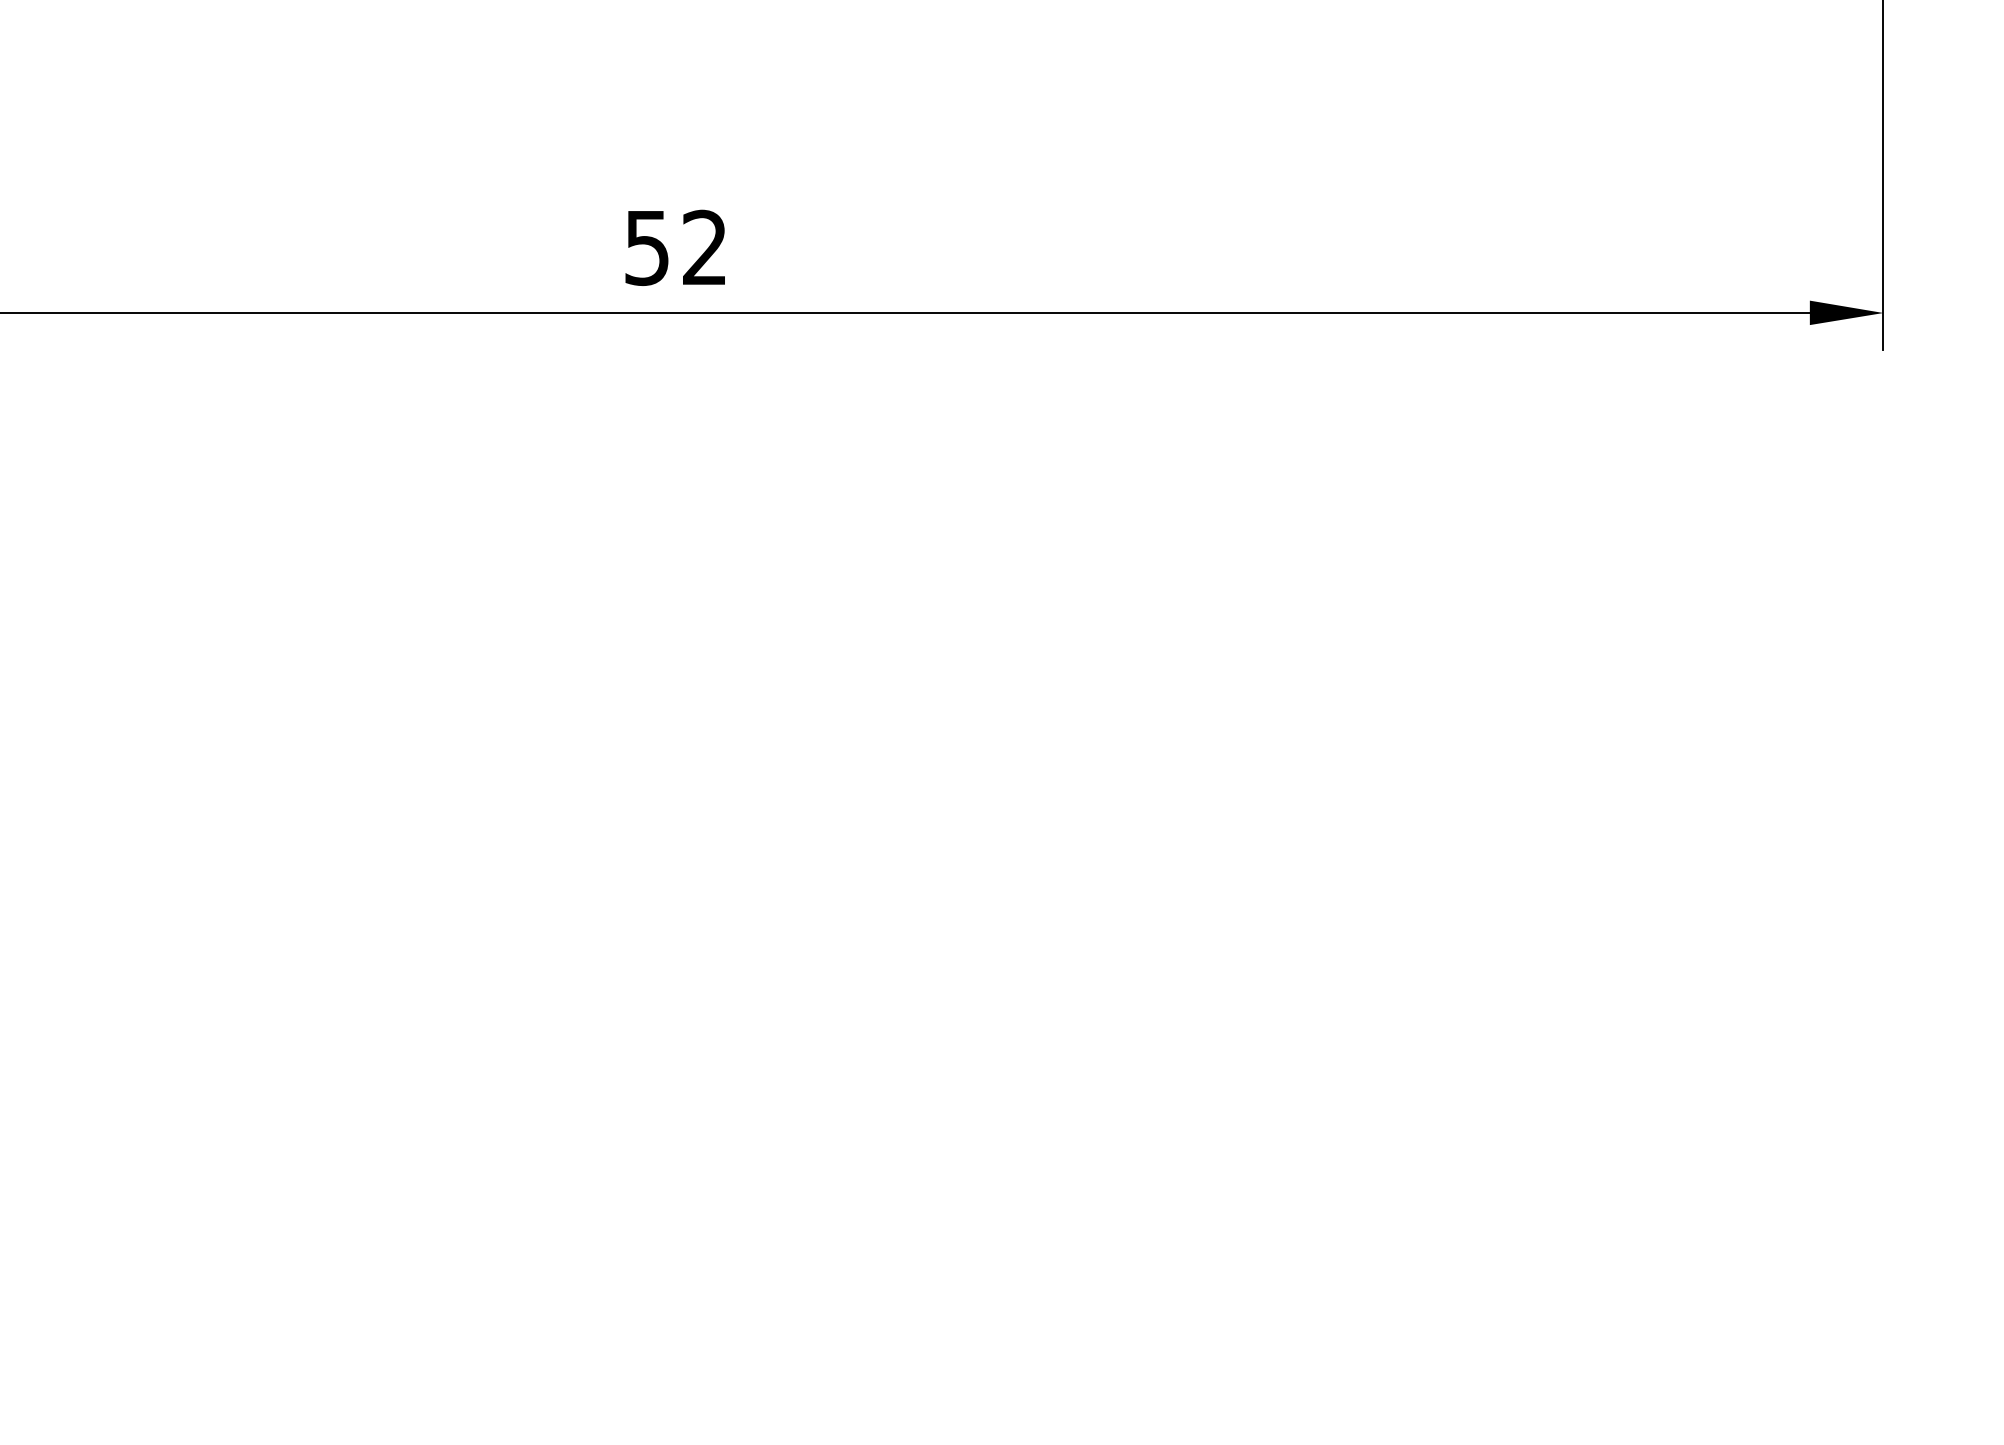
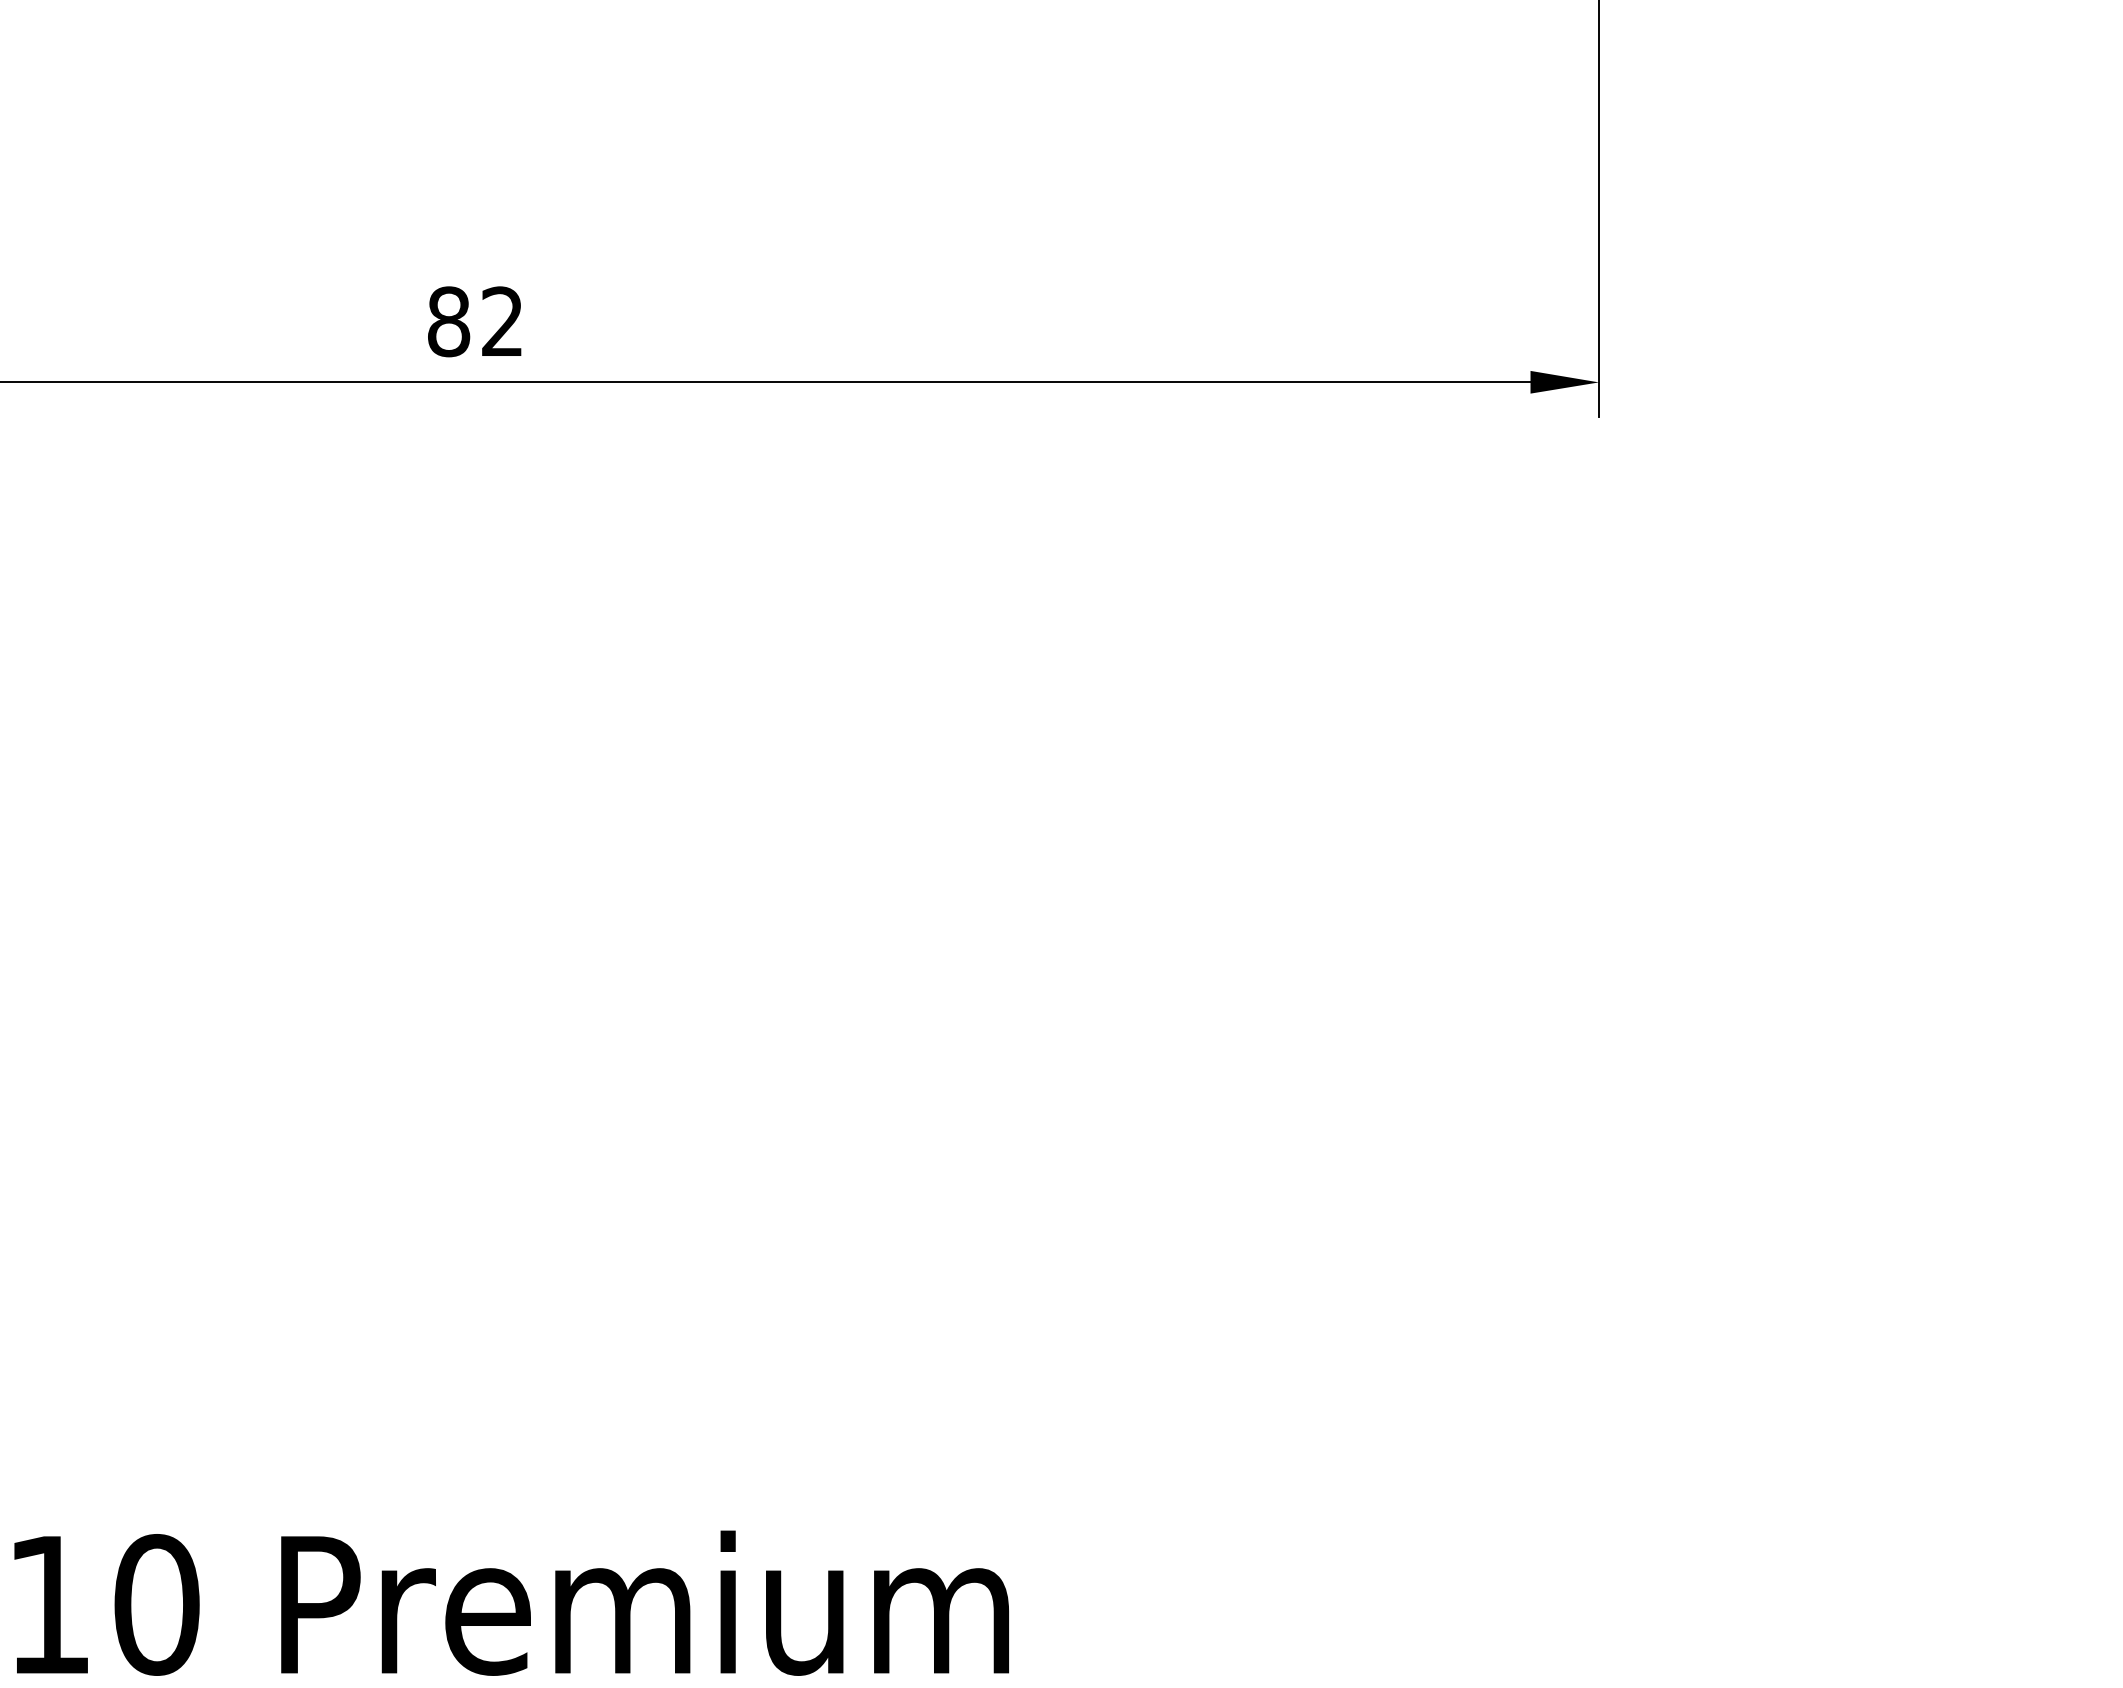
text: (647, 247) -> (449, 321), 52 -> 82

